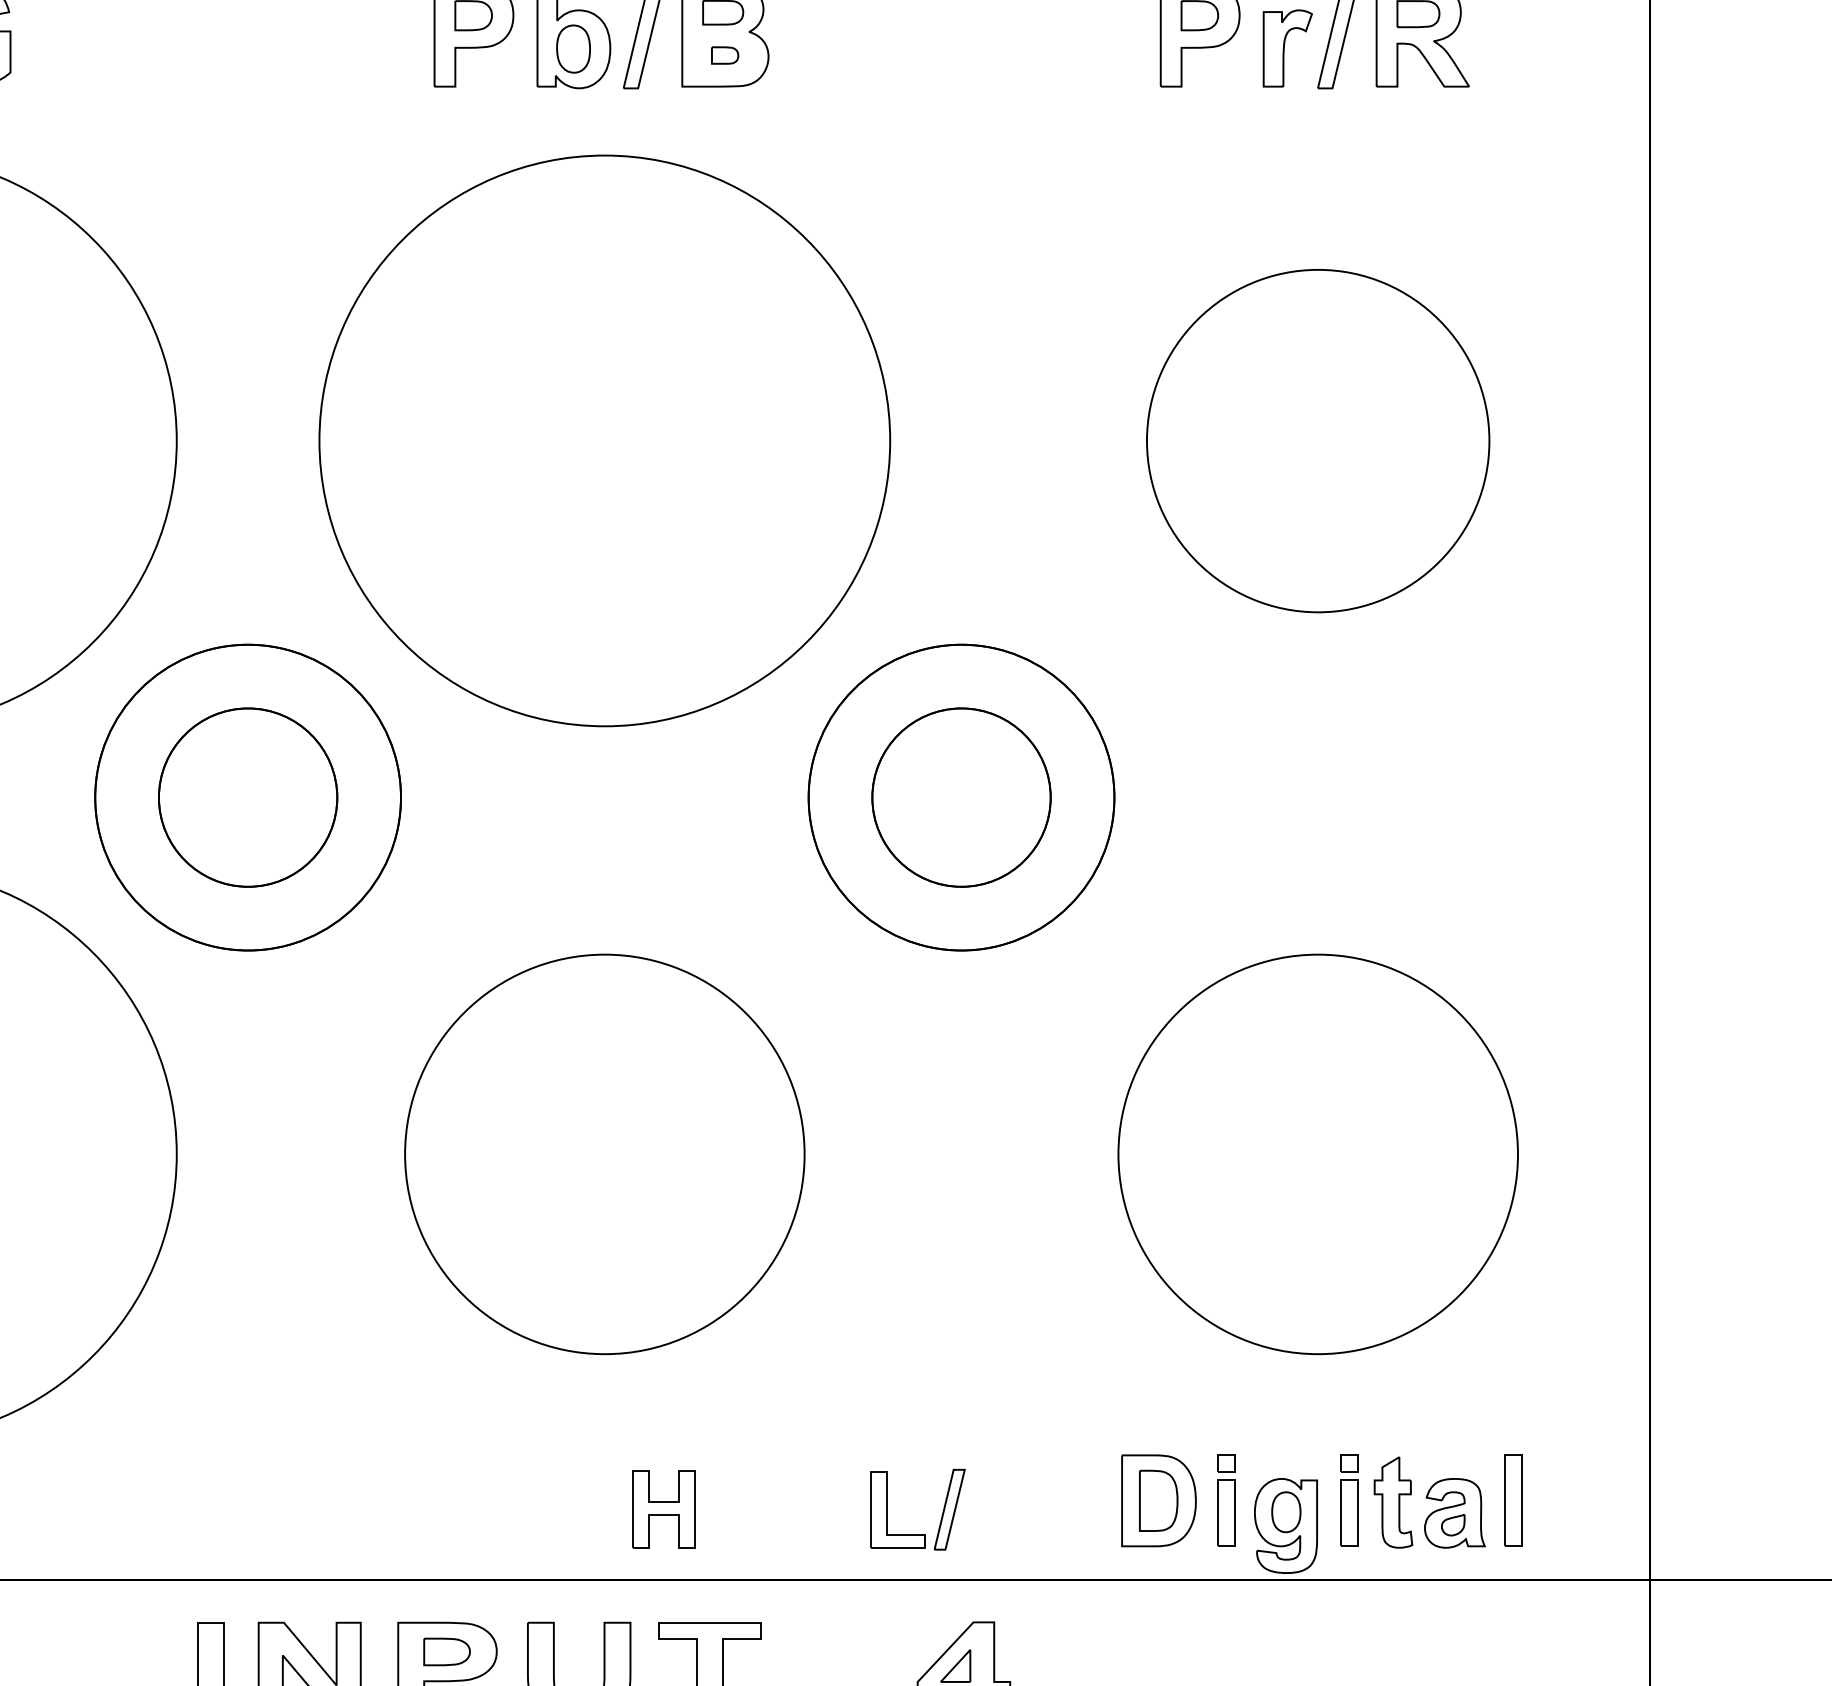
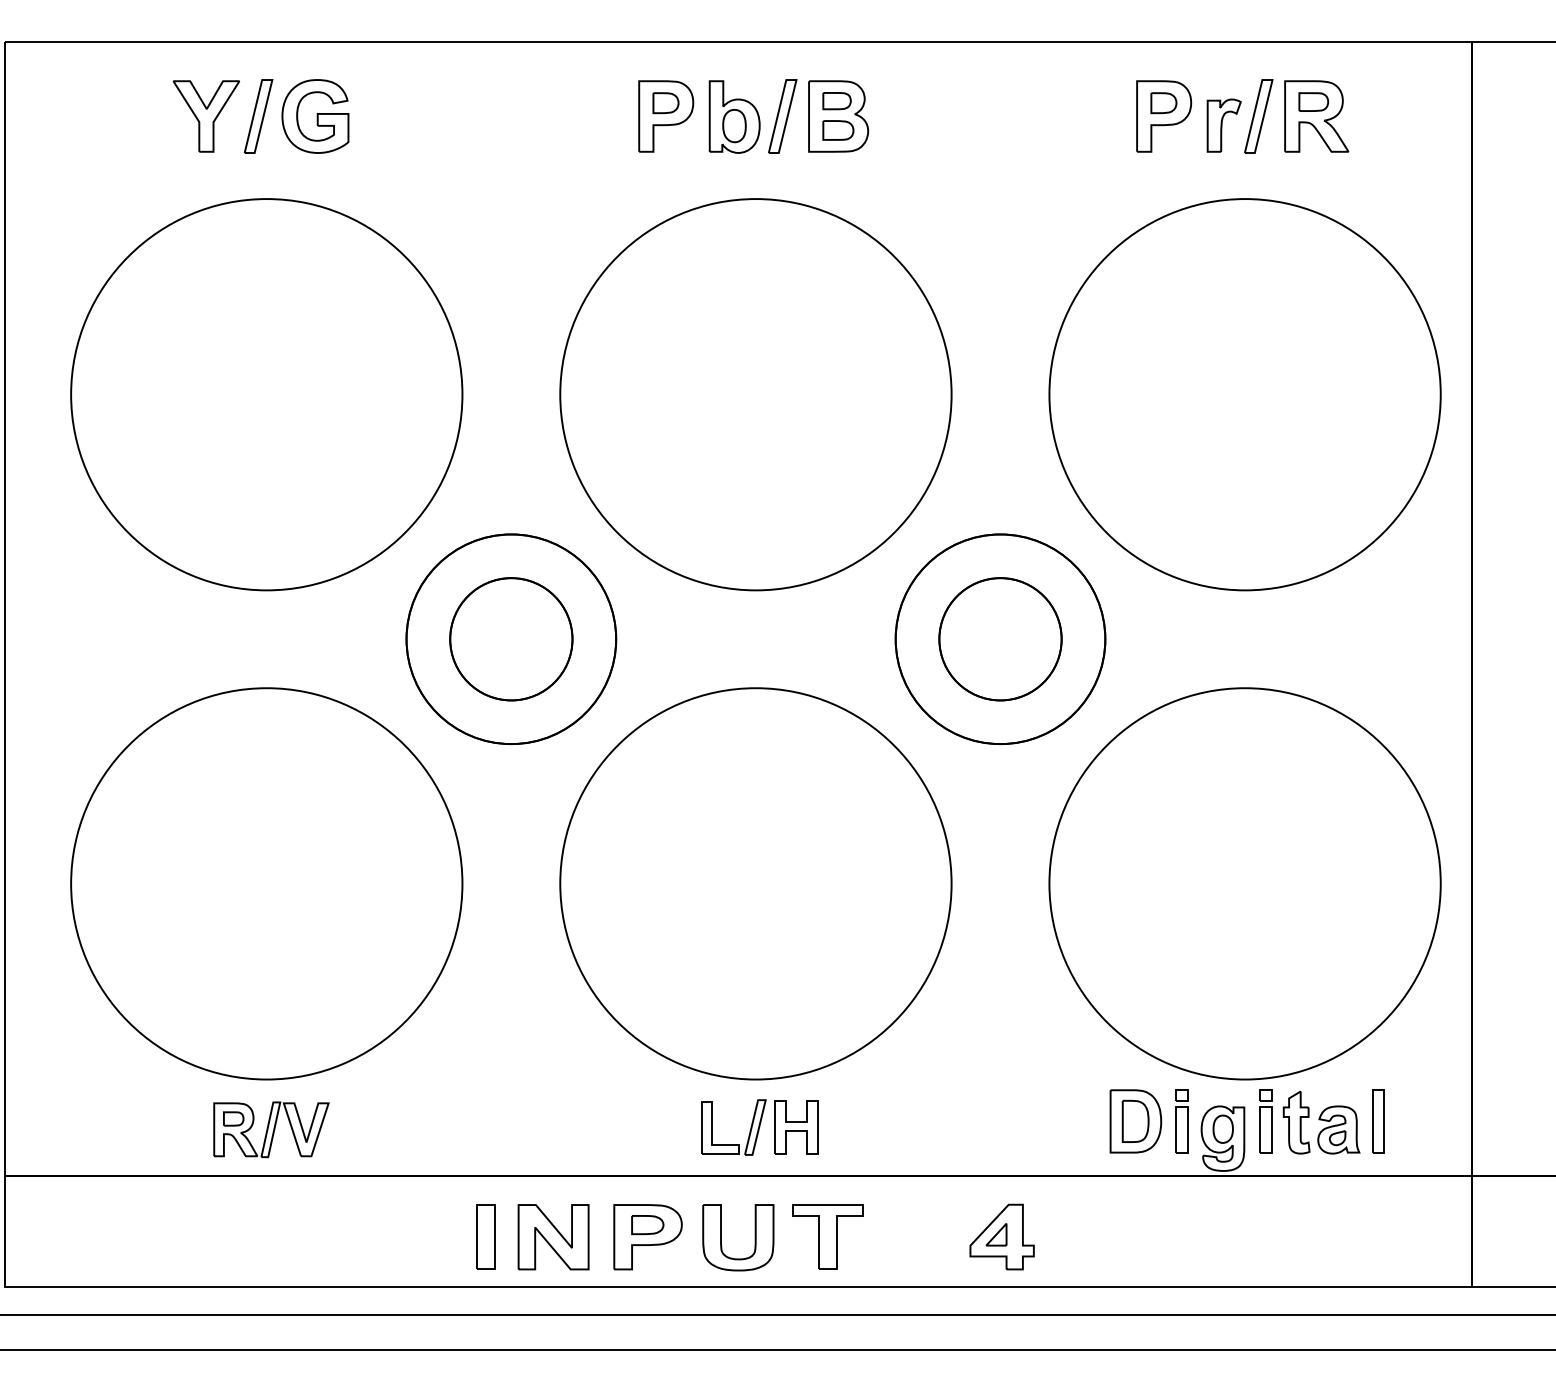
part: (725, 55) -> (838, 130), size x1.67
part: (1317, 440) -> (1244, 394), size x1.67
part: (604, 1153) -> (755, 883), size x1.43
part: (1317, 1153) -> (1244, 883), size x1.43
part: (941, 1514) -> (749, 1130), moved

